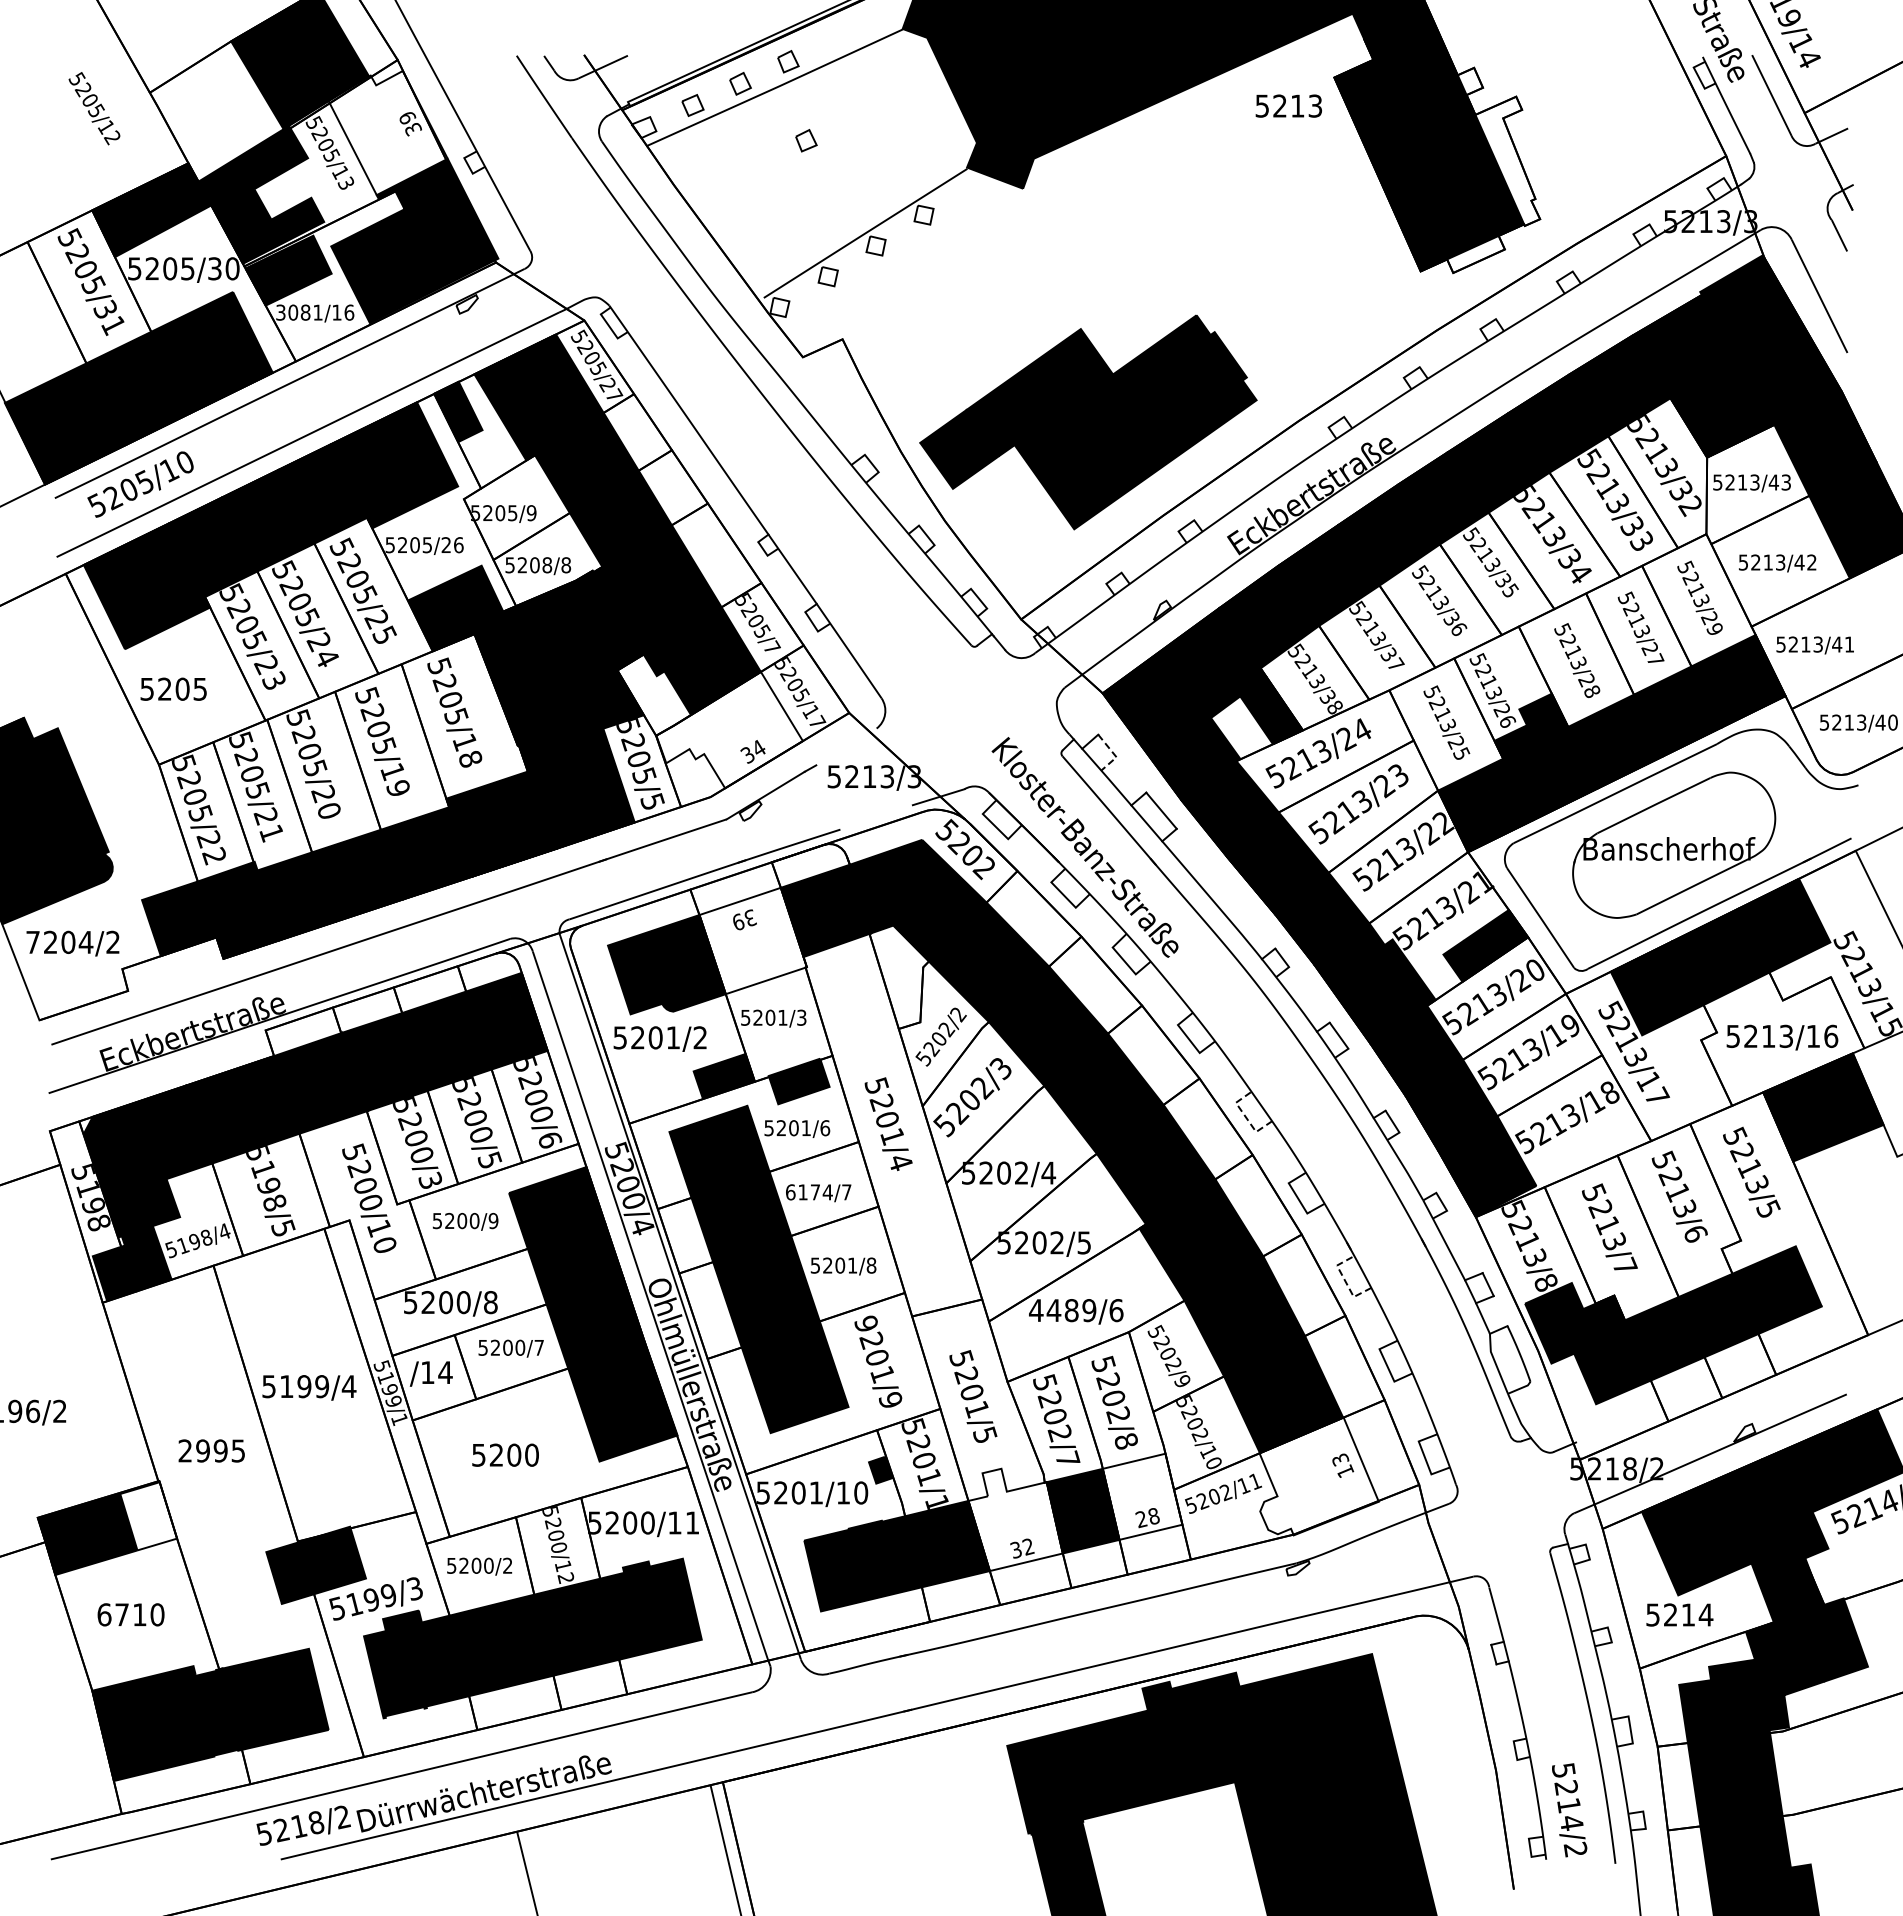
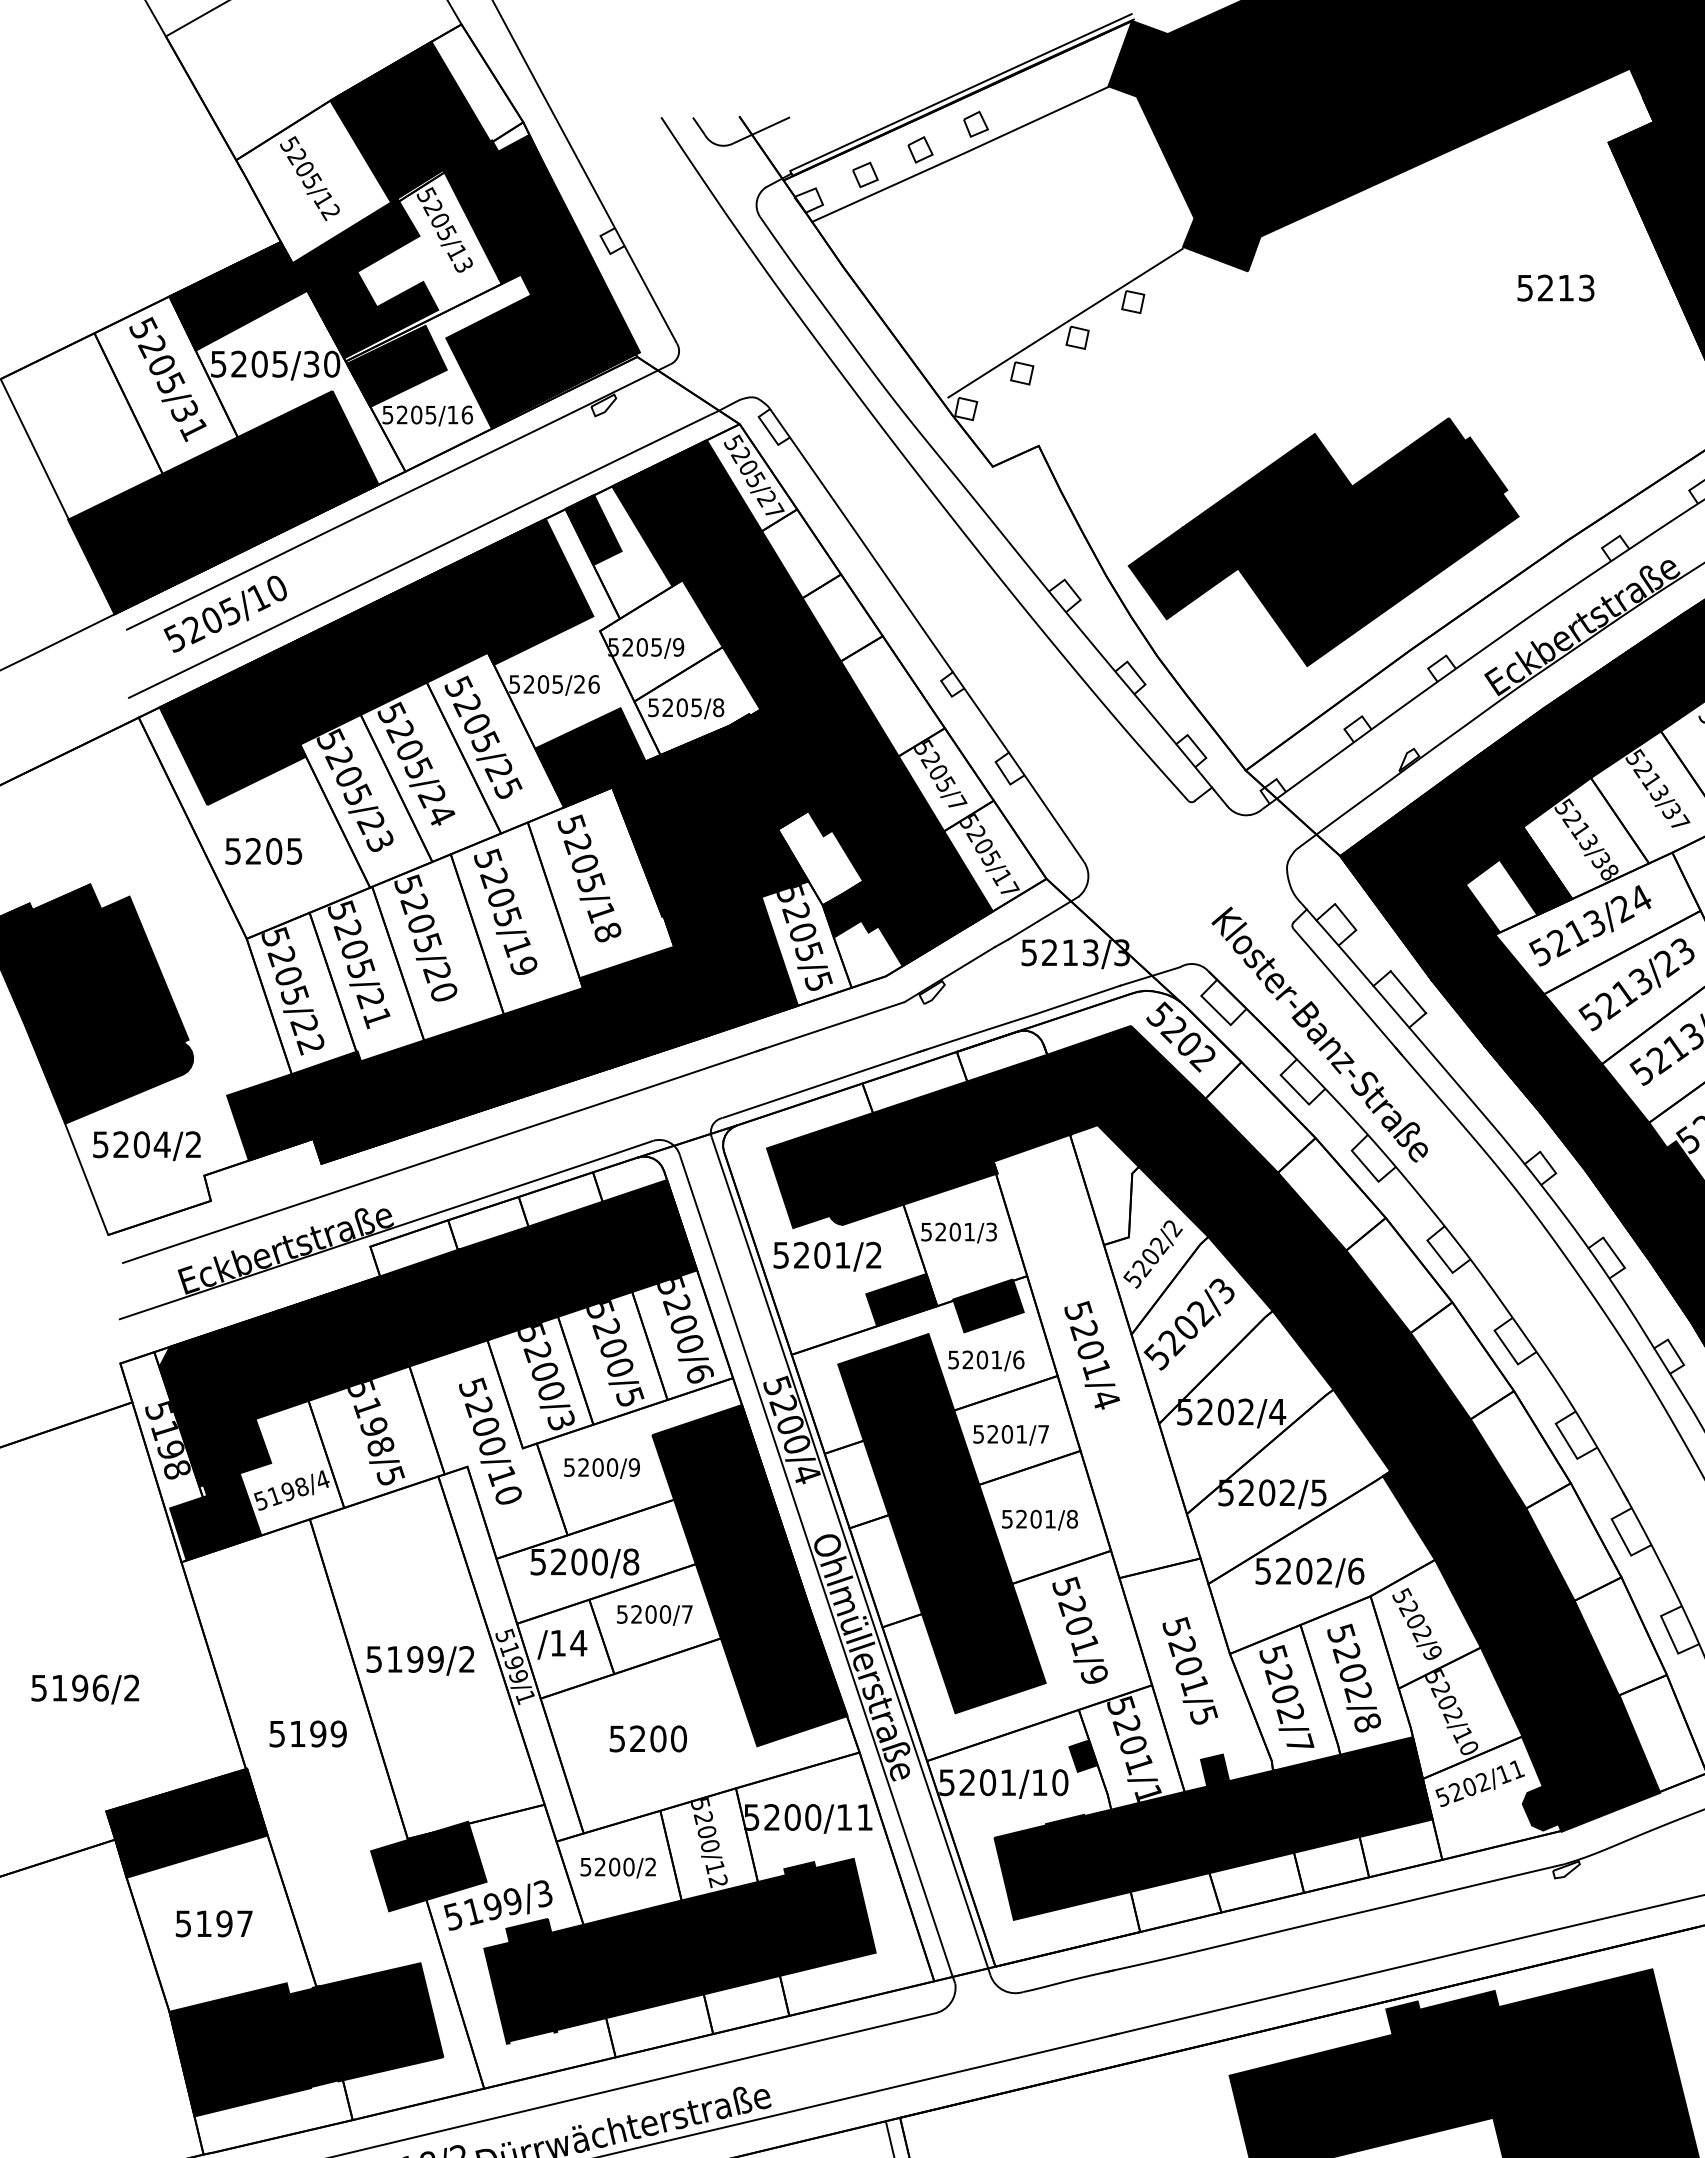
text: (1288, 105) -> (1555, 287), moved
text: (94, 108) -> (309, 178), moved
fill: (387, 133) -> (511, 207), added
part: (806, 140) -> (997, 215), removed
text: (299, 312) -> (409, 414), 3081/16 -> 5205/16
text: (547, 565) -> (696, 707), 5208/8 -> 5205/8
fill: (729, 729) -> (907, 898), added
line: (846, 746) -> (1043, 917), added
line: (1114, 754) -> (1353, 926), dashed -> solid
line: (876, 817) -> (1078, 999), added
fill: (752, 940) -> (934, 1142), added
text: (32, 942) -> (100, 1144), 7204/2 -> 5204/2
line: (1246, 1117) -> (1506, 1347), dashed -> solid
text: (809, 1192) -> (1000, 1434), 6174/7 -> 5201/7
line: (1345, 1281) -> (1621, 1537), dashed -> solid
text: (1062, 1310) -> (1293, 1571), 4489/6 -> 5202/6
text: (866, 1323) -> (1066, 1586), 9201/9 -> 5201/9
text: (348, 1386) -> (466, 1659), 5199/4 -> 5199/2
text: (211, 1450) -> (307, 1733), 2995 -> 5199
fill: (1318, 1476) -> (1590, 1763), added
fill: (1142, 1496) -> (1386, 1786), added
fill: (148, 1516) -> (234, 1809), added
fill: (1015, 1519) -> (1239, 1813), added
text: (130, 1614) -> (213, 1923), 6710 -> 5197

